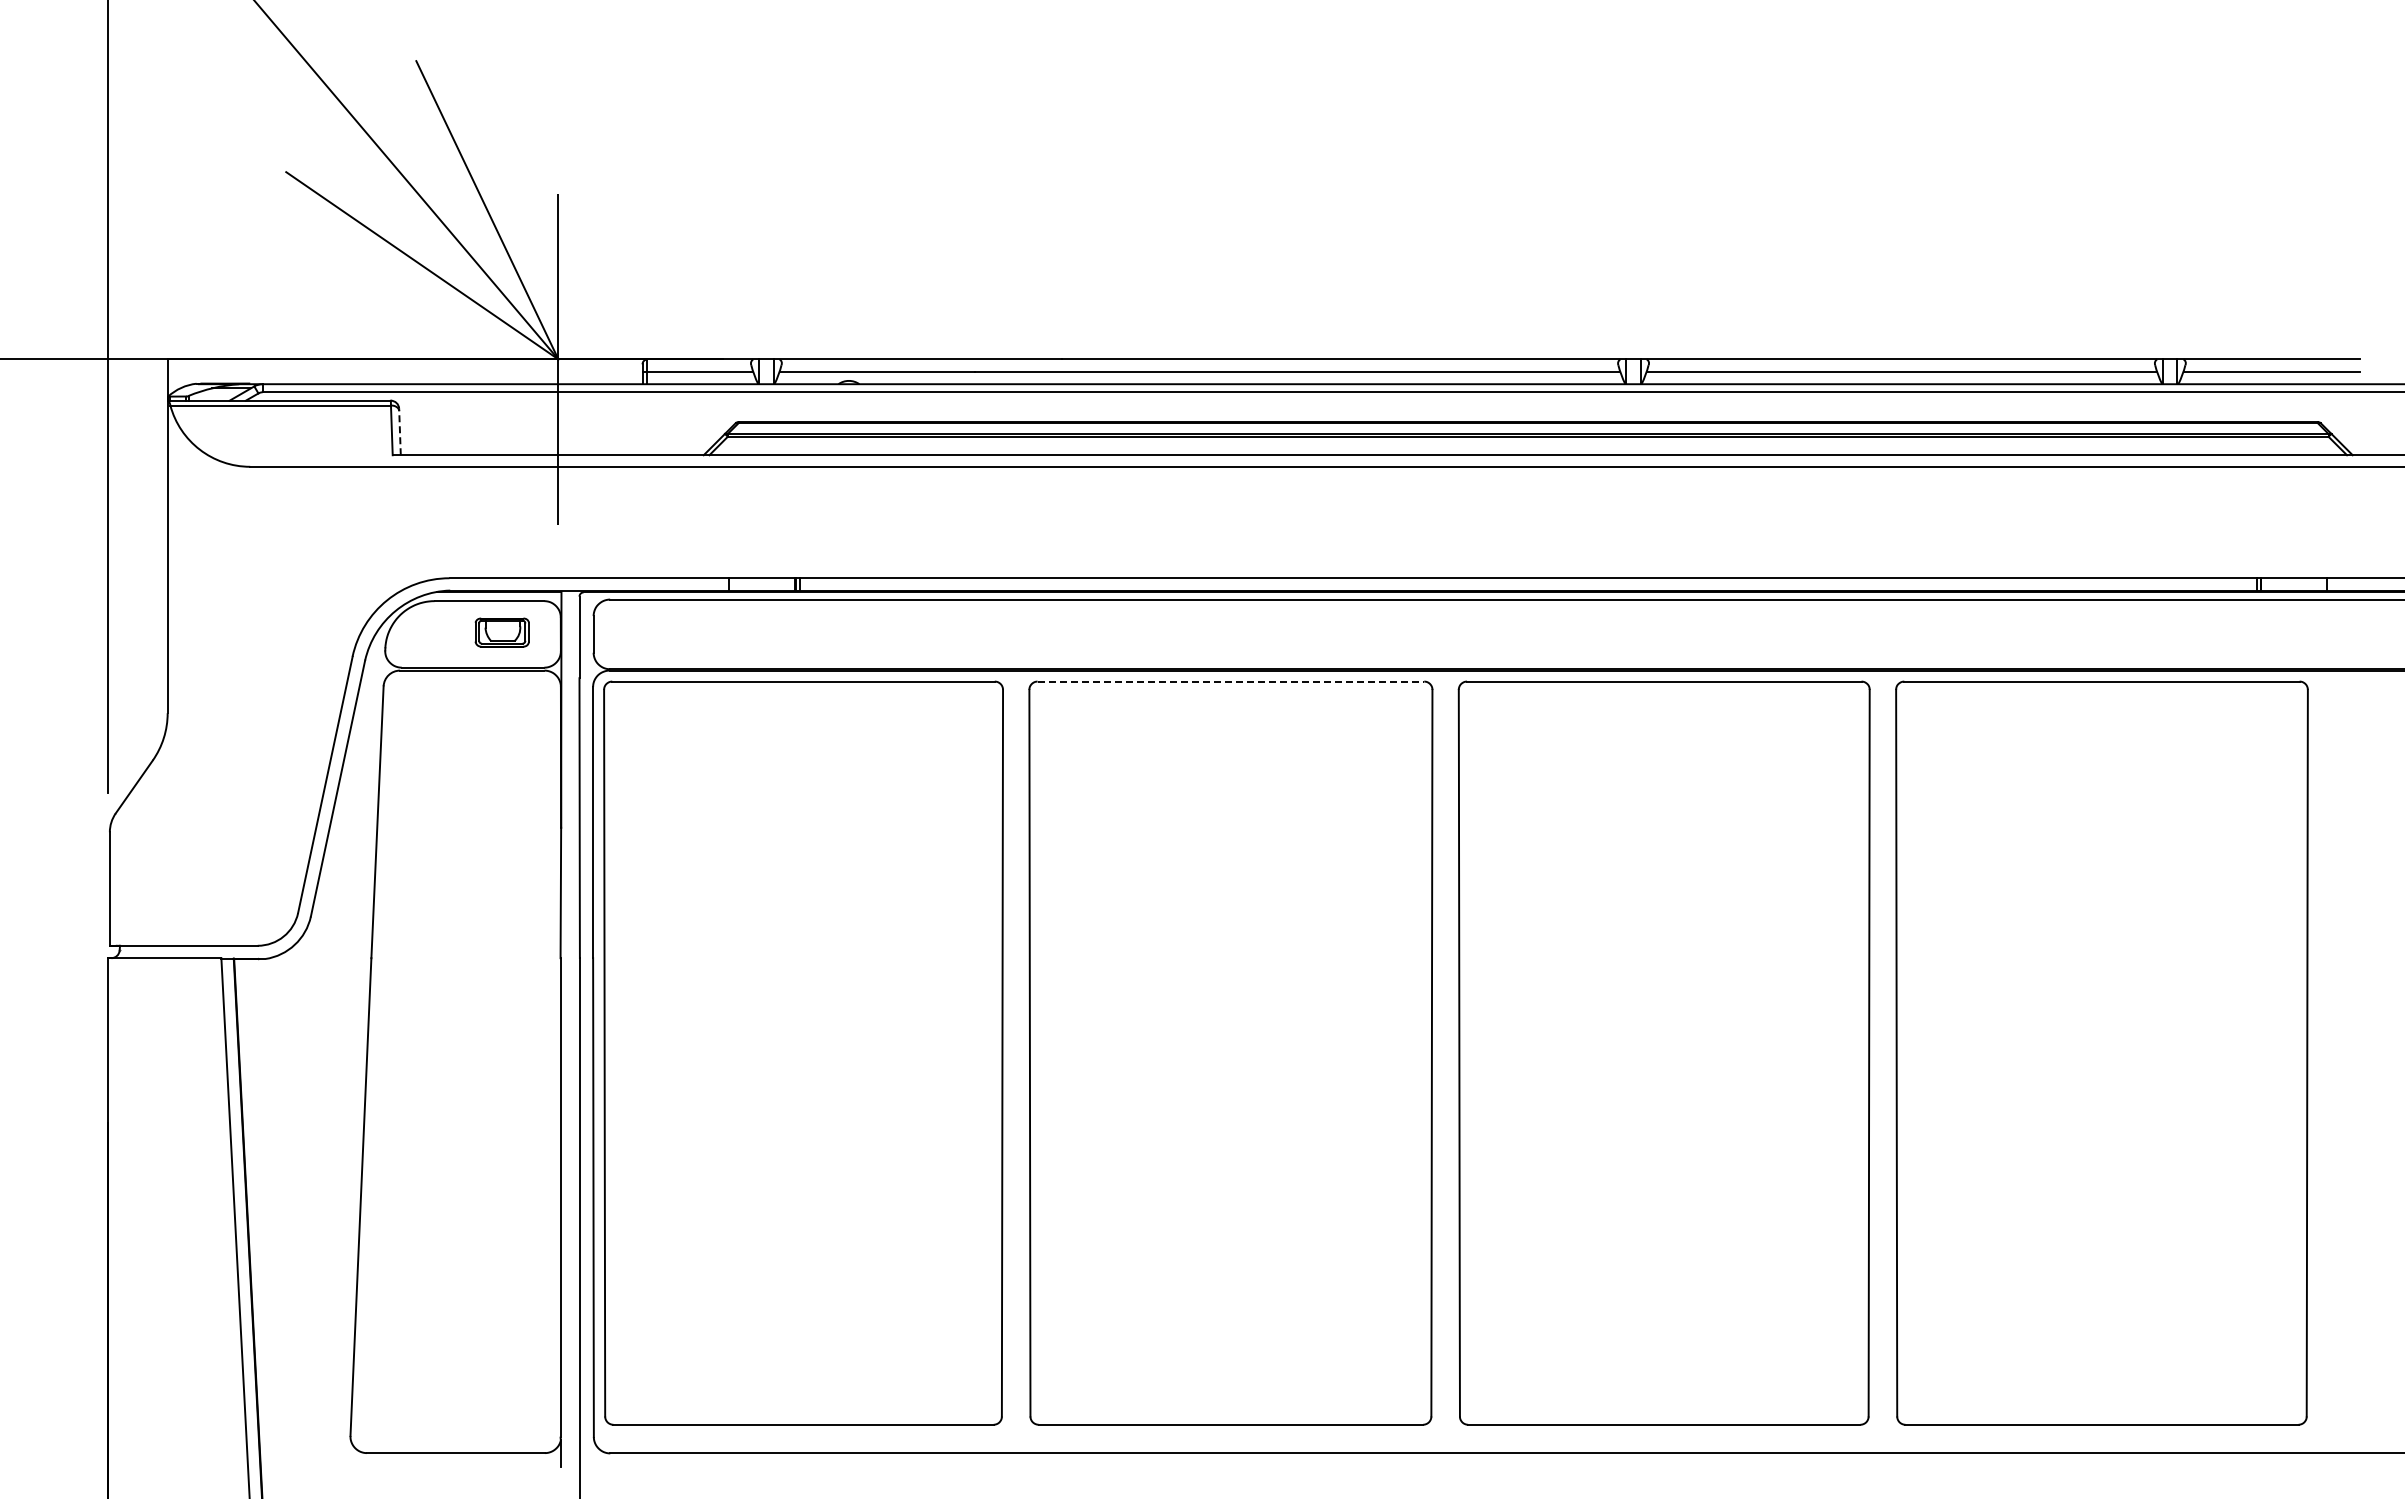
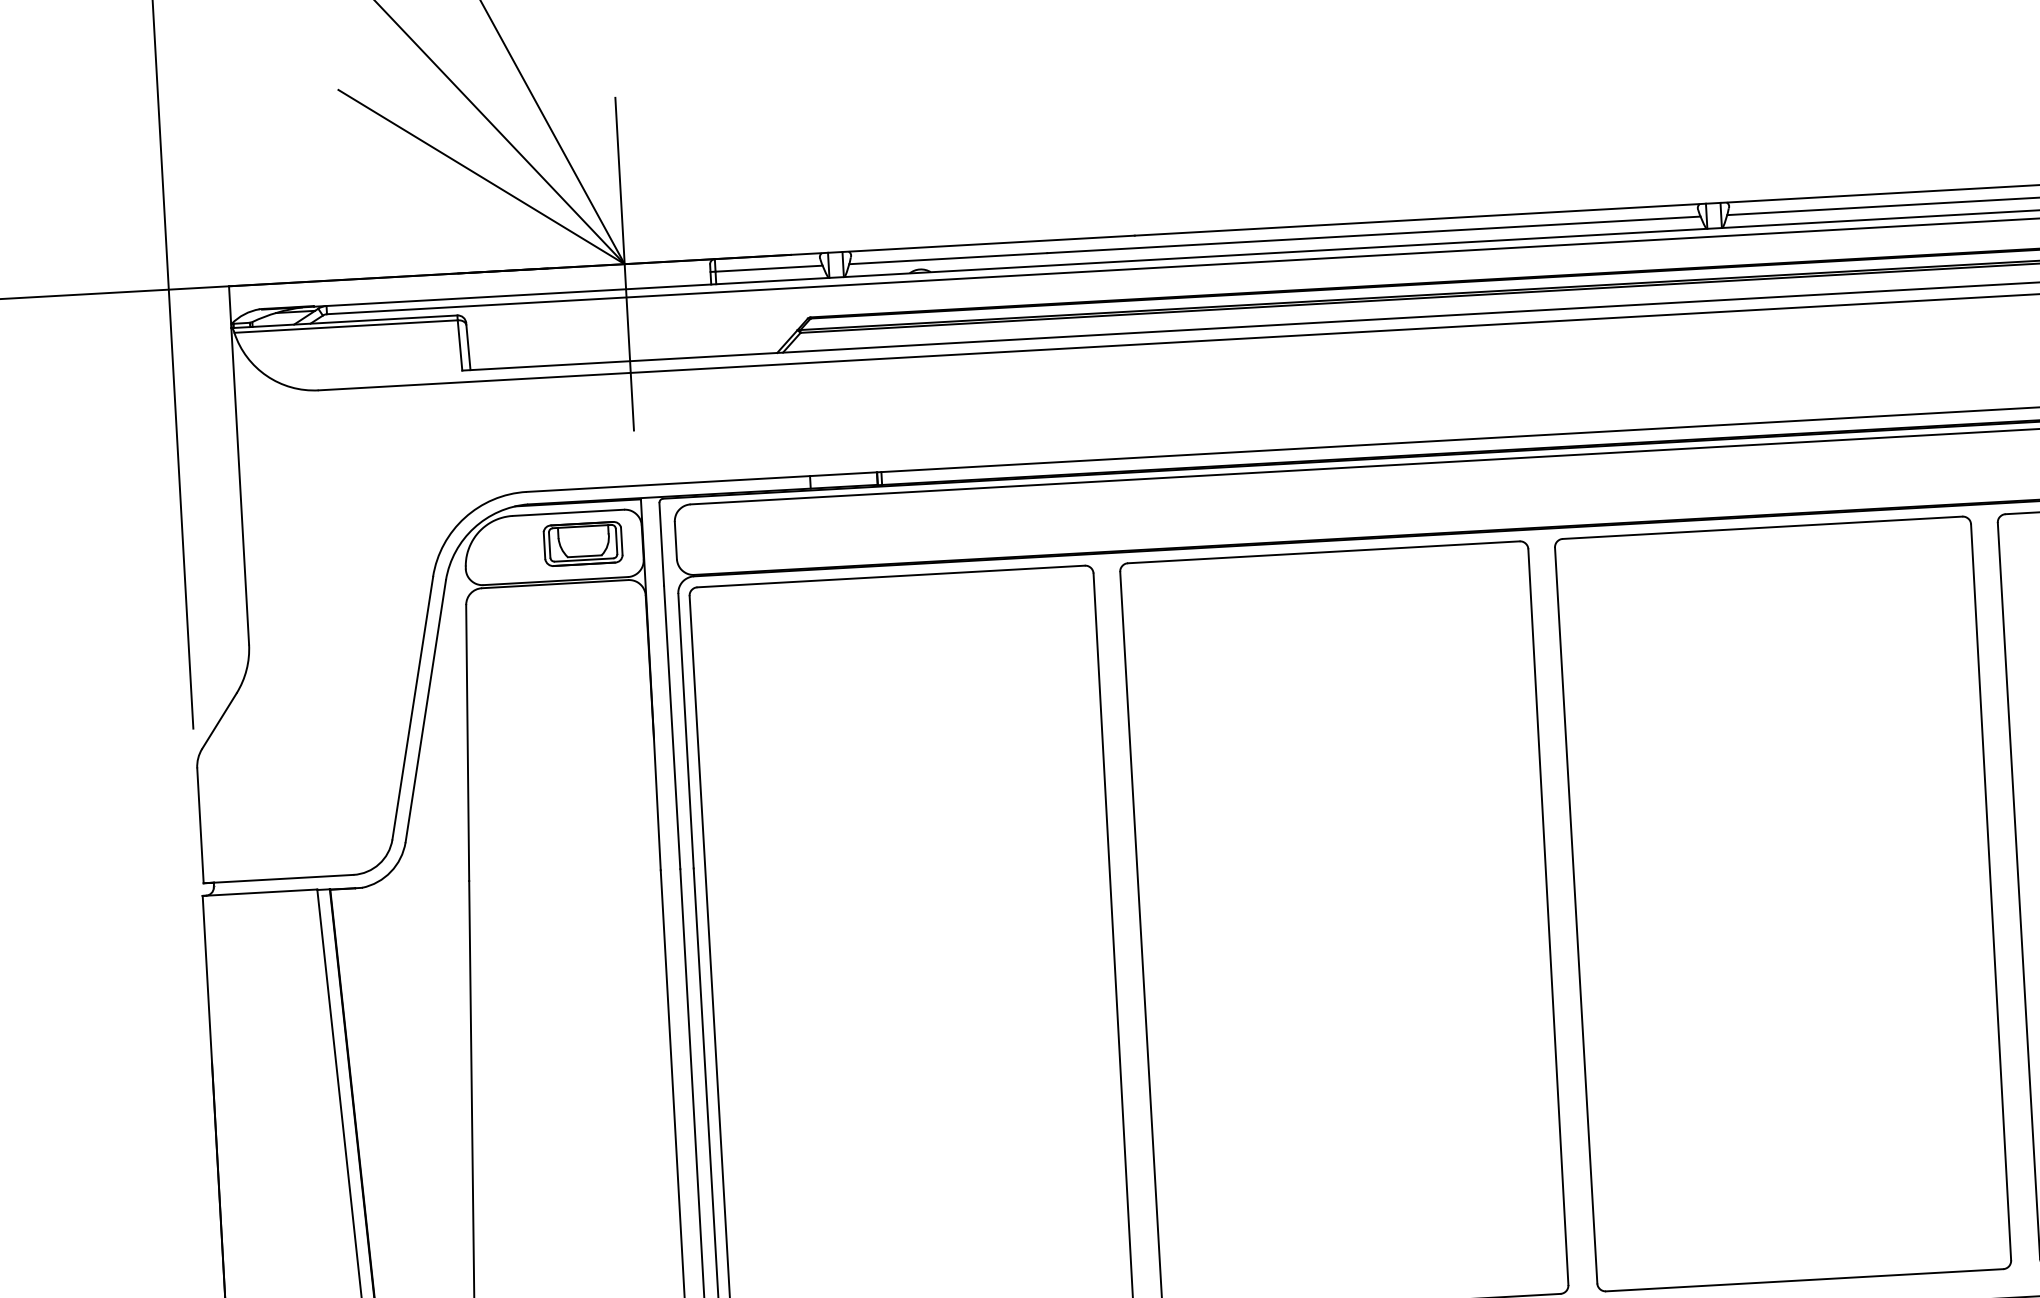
line: (399, 431) -> (467, 346), dashed -> solid
part: (502, 632) -> (583, 543), size x1.43
line: (1231, 681) -> (1324, 552), dashed -> solid

